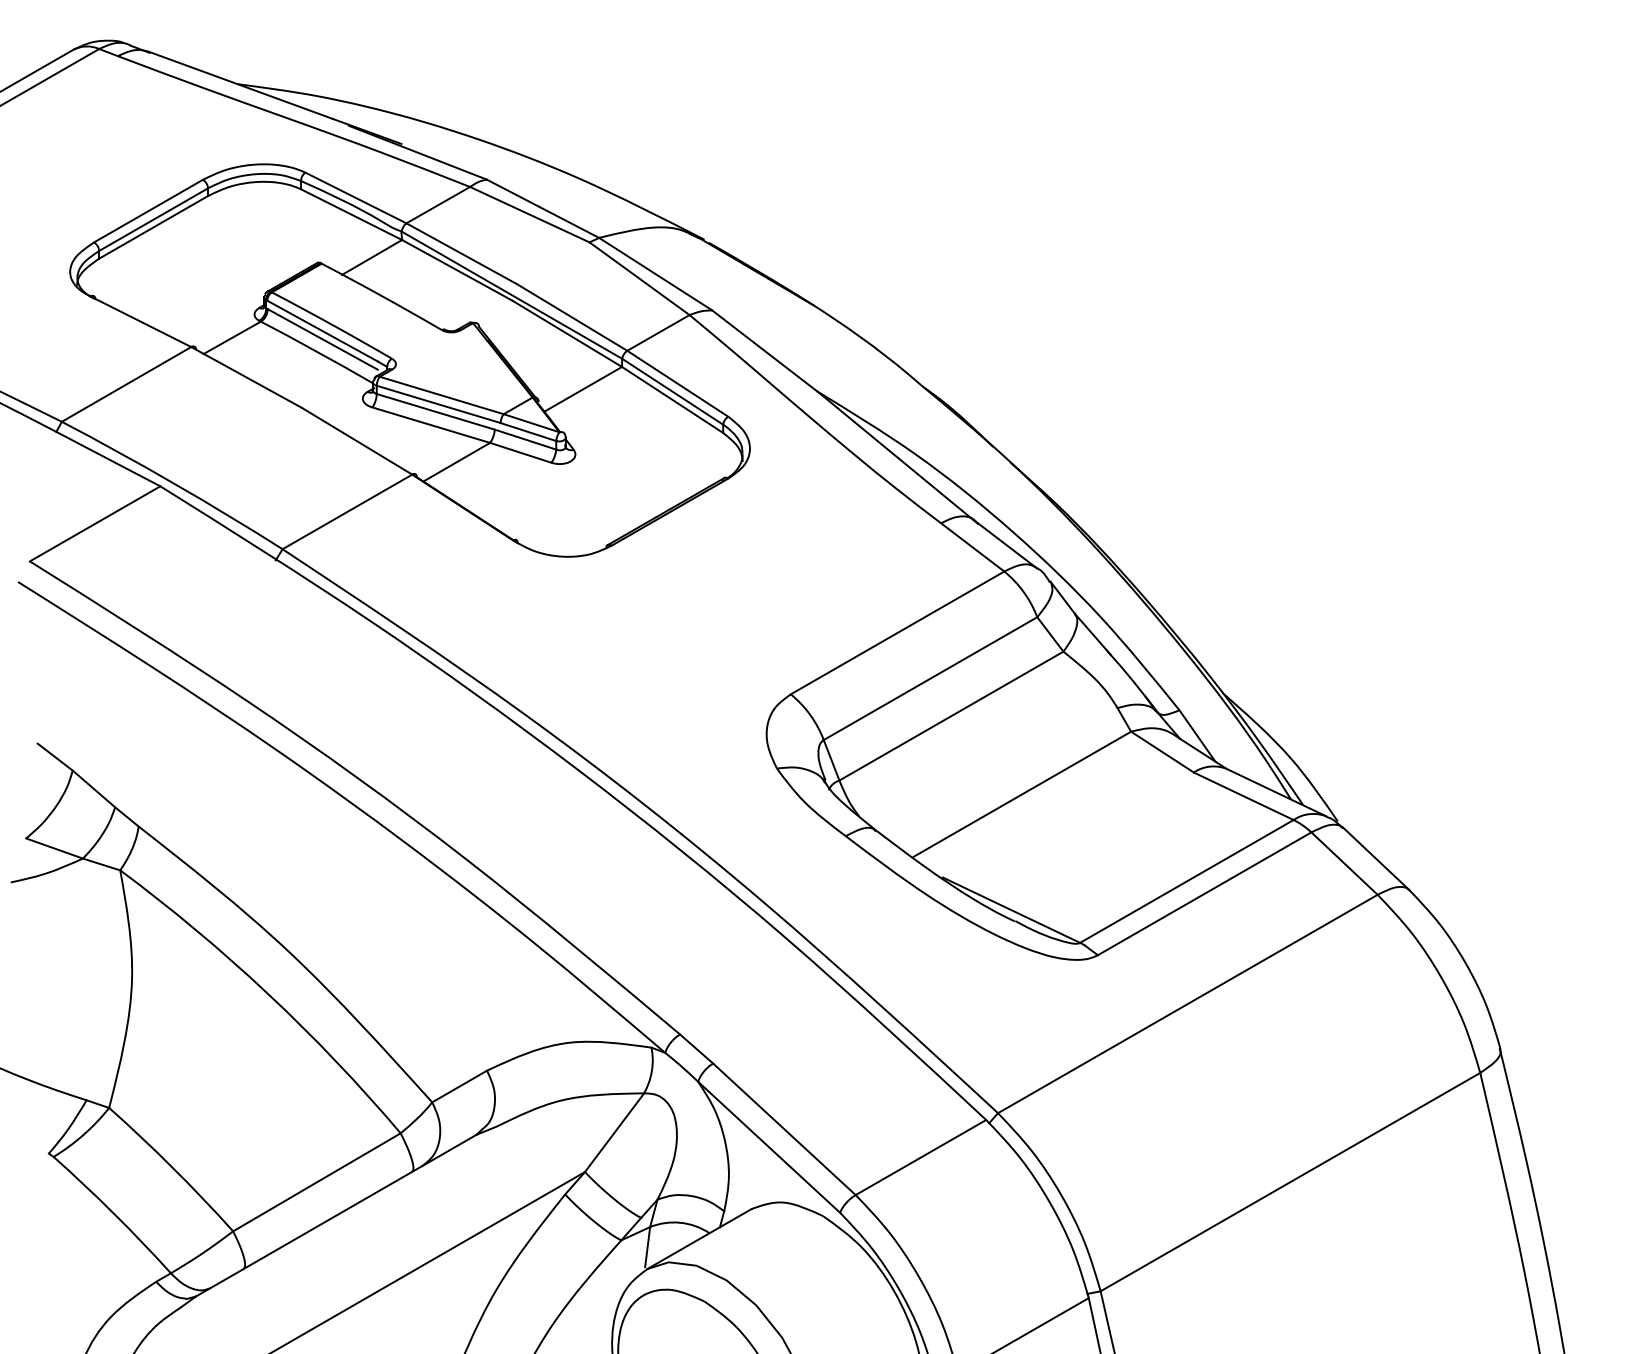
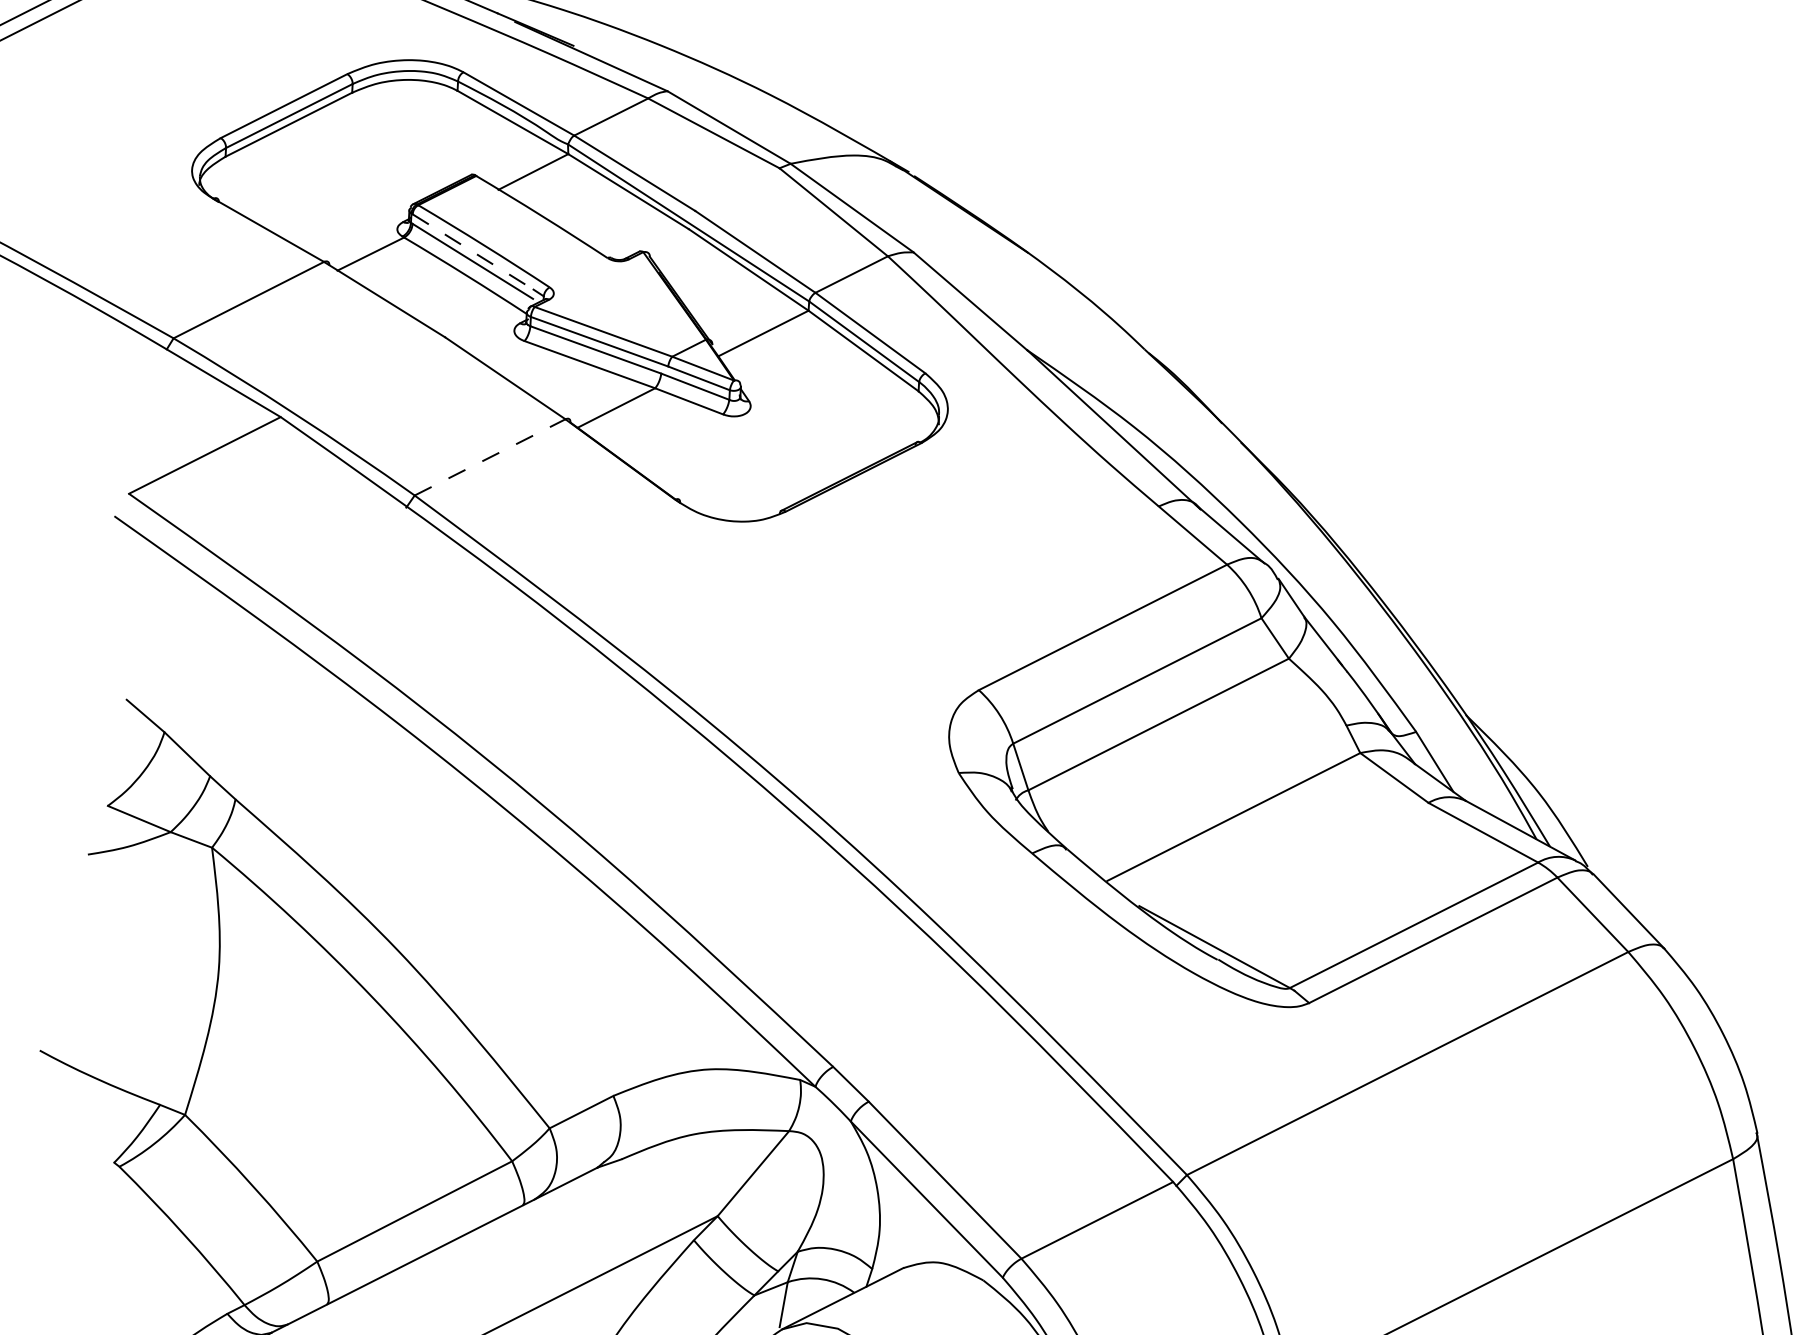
line: (323, 331) -> (474, 252), solid -> dashed
line: (347, 511) -> (490, 456), solid -> dashed

